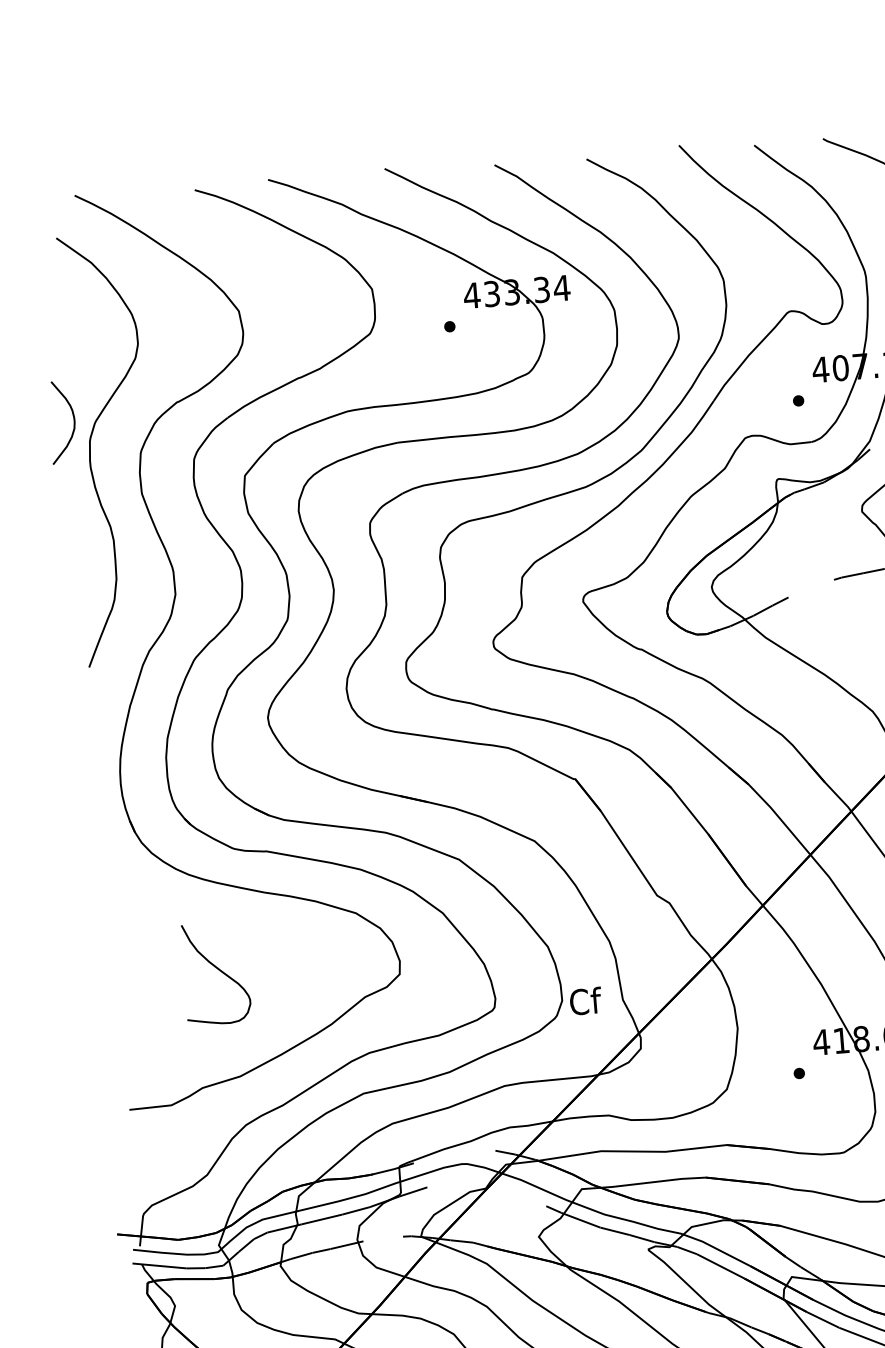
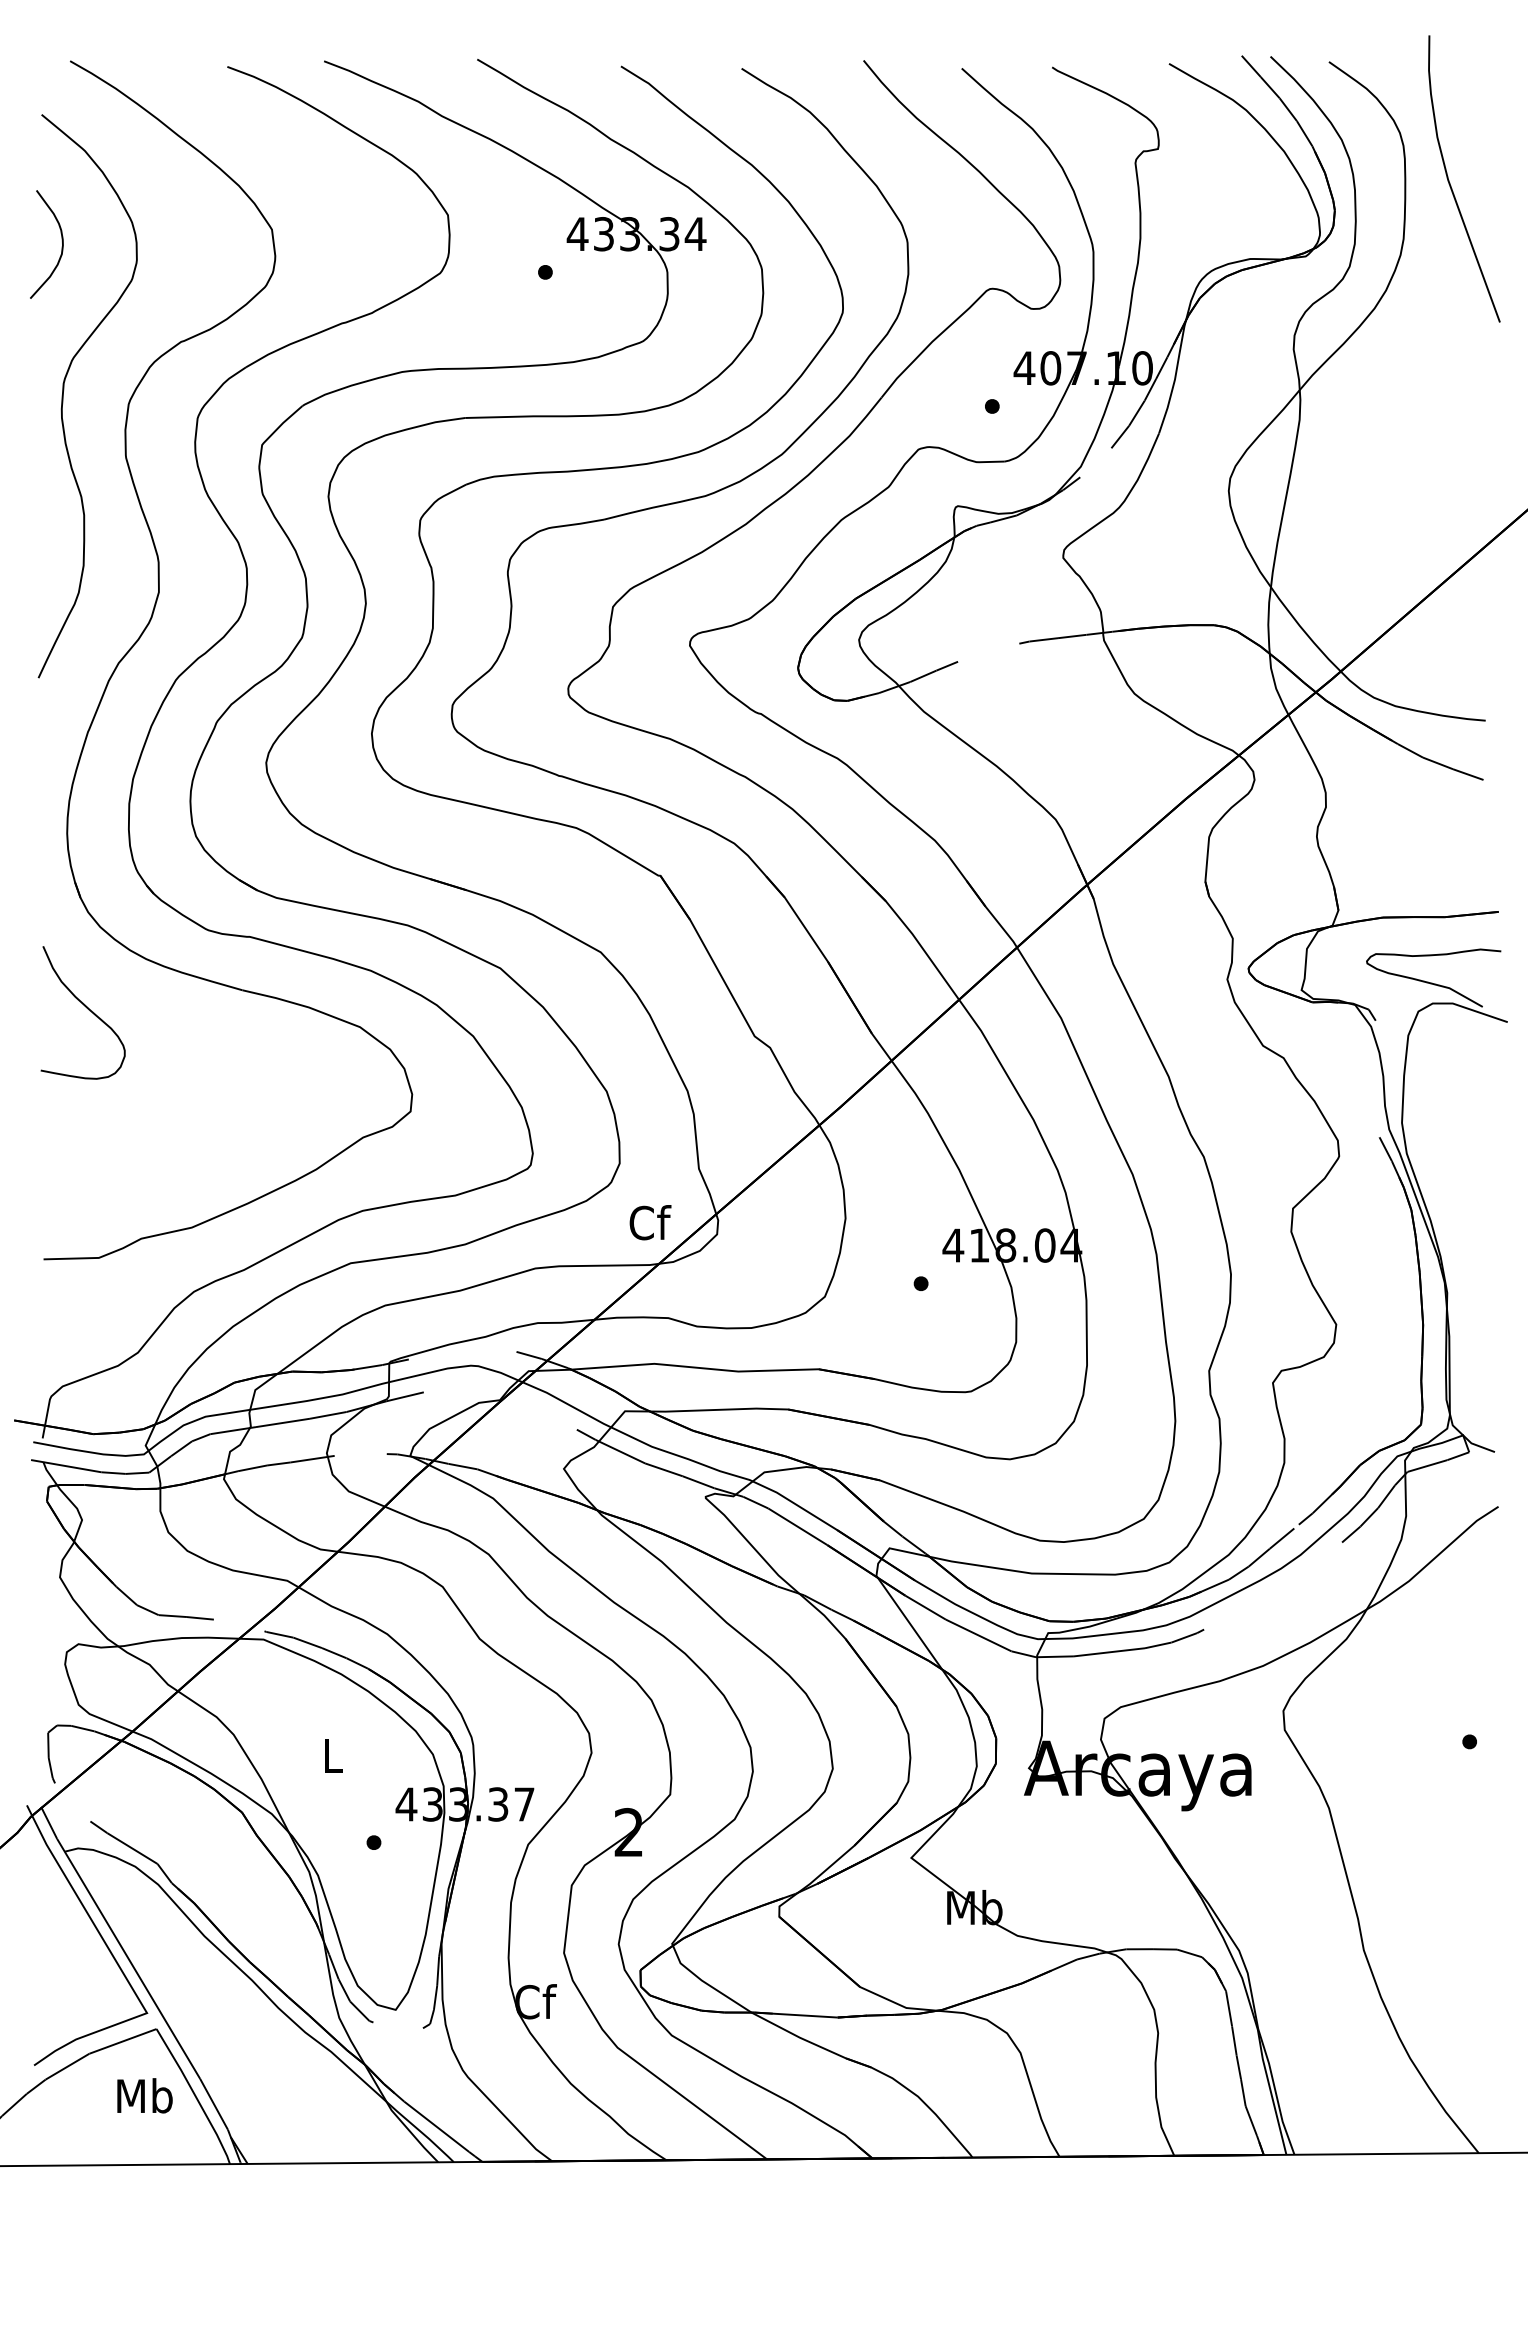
curve: (73, 422) -> (61, 246), moved
curve: (218, 970) -> (86, 1008), moved
text: (585, 1001) -> (650, 1222), moved

